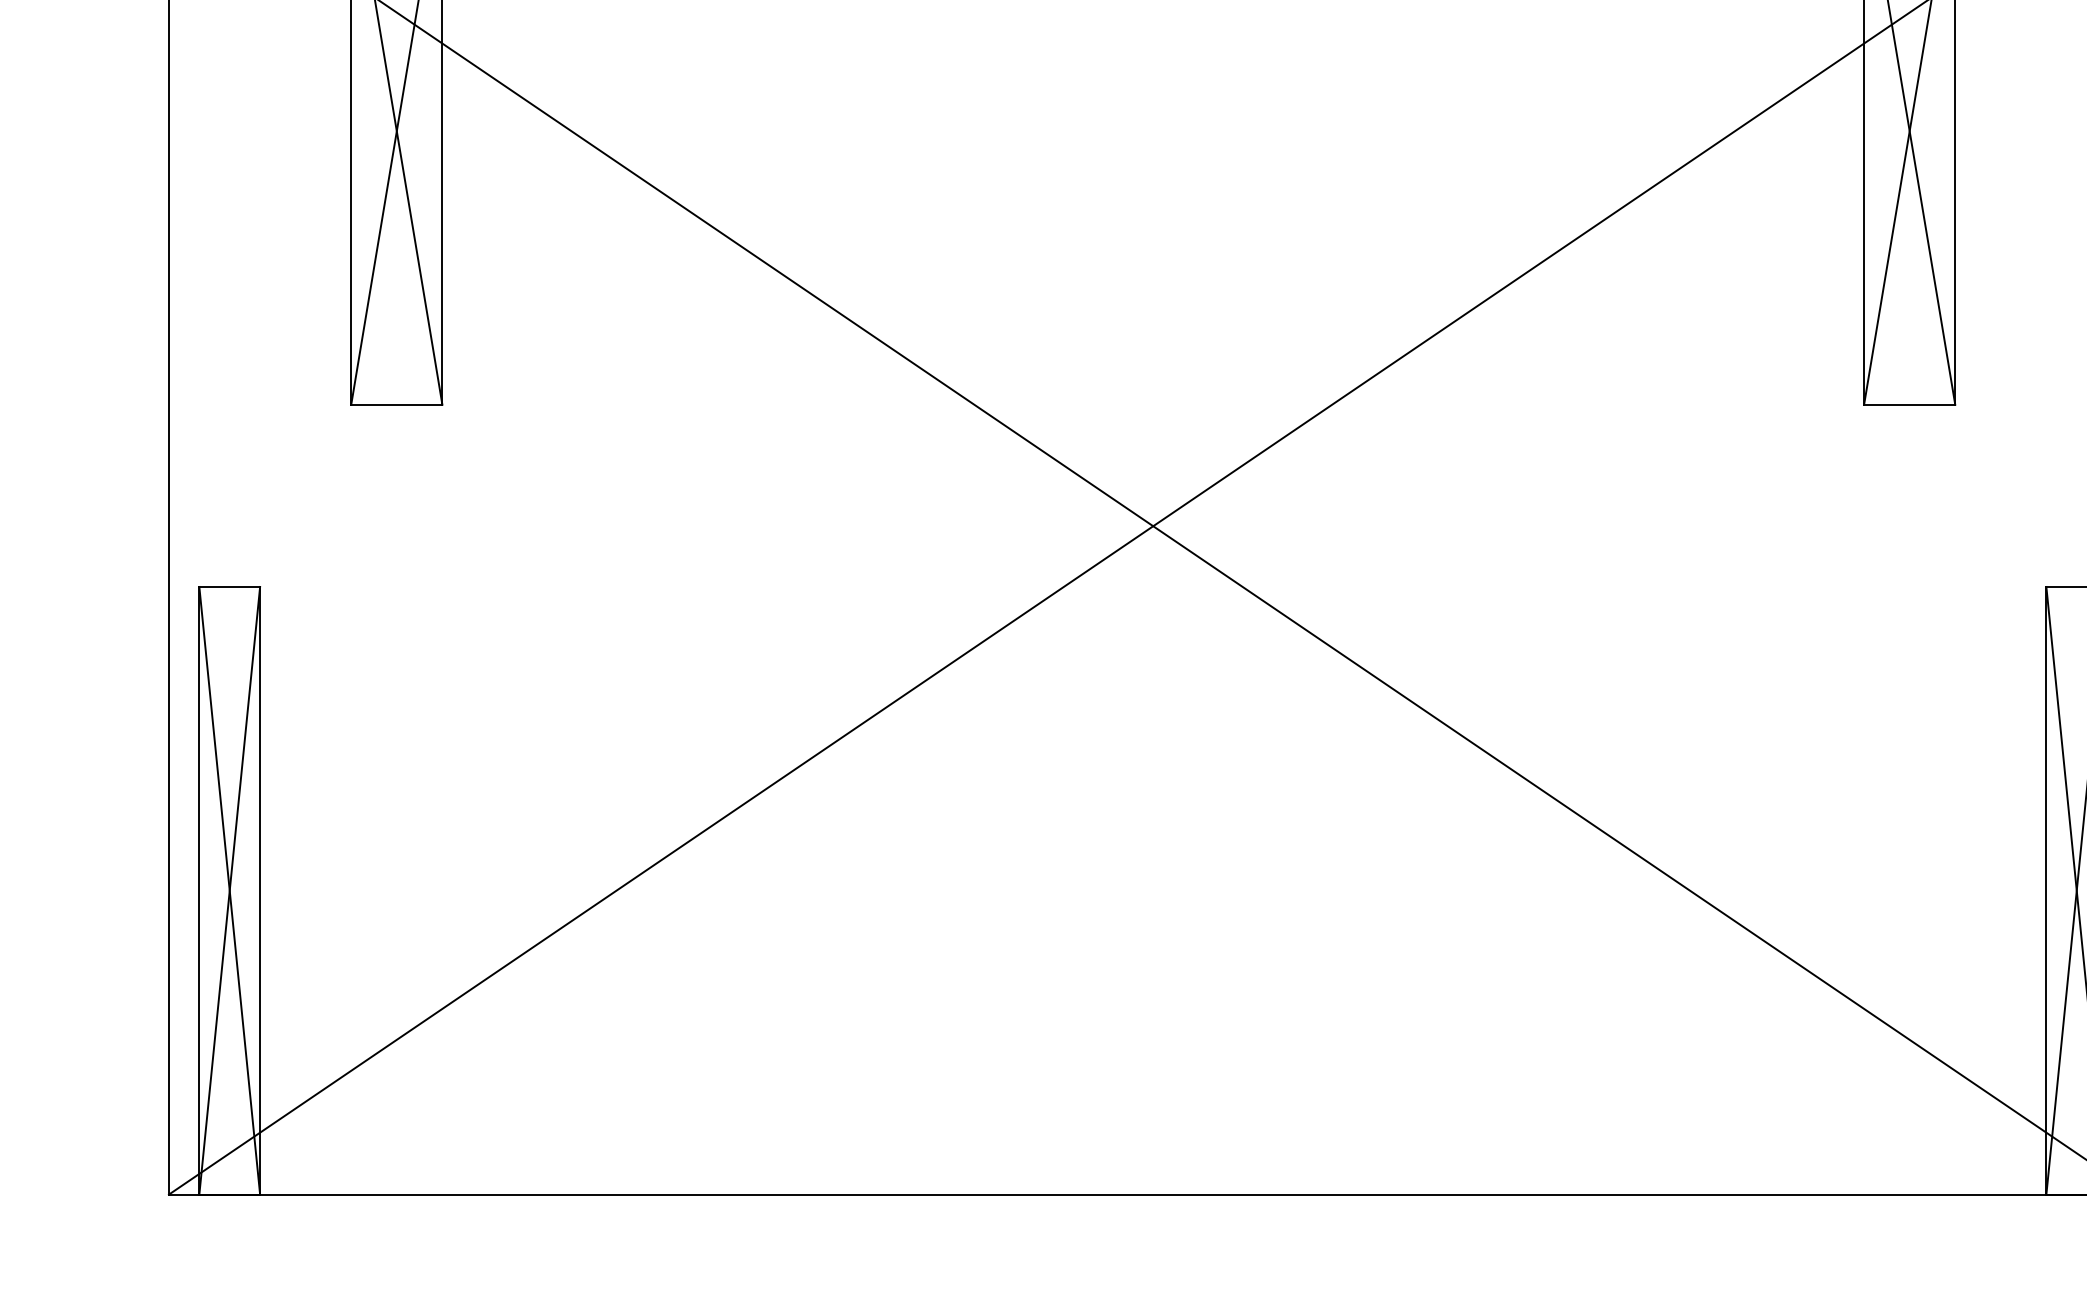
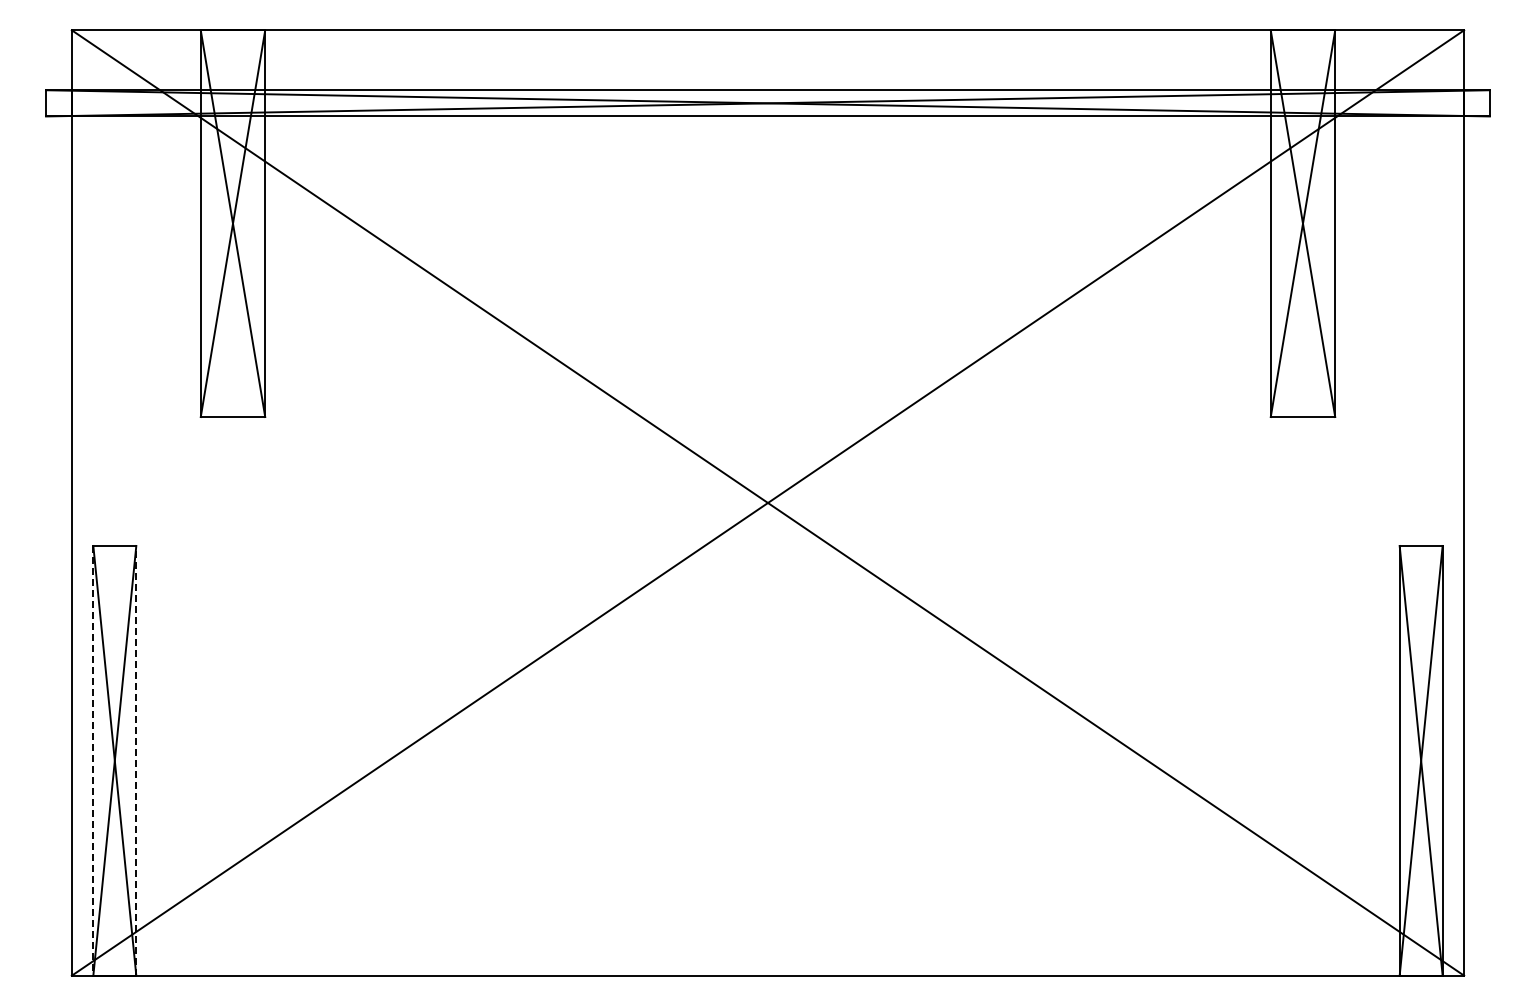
line: (199, 890) -> (93, 760), solid -> dashed
line: (260, 890) -> (136, 760), solid -> dashed

